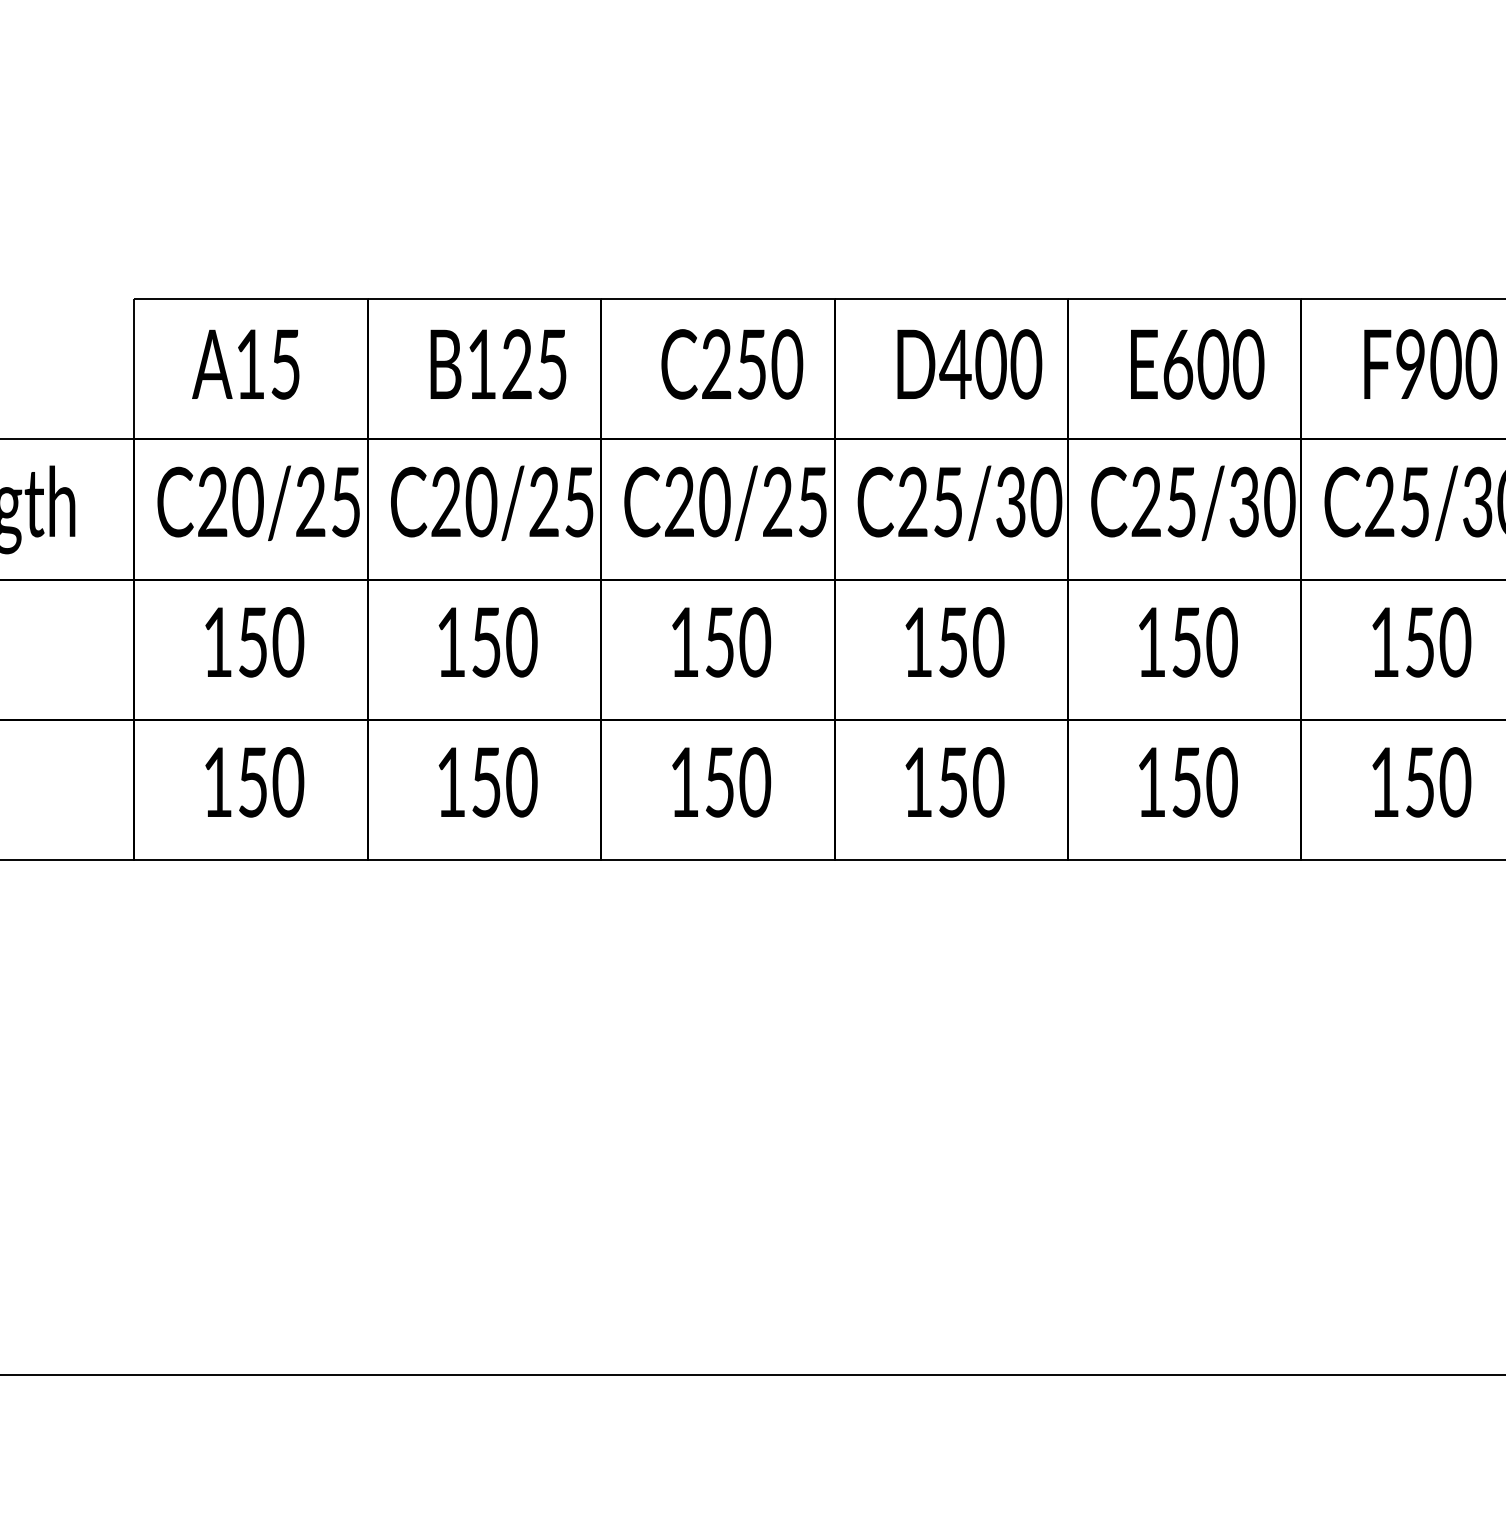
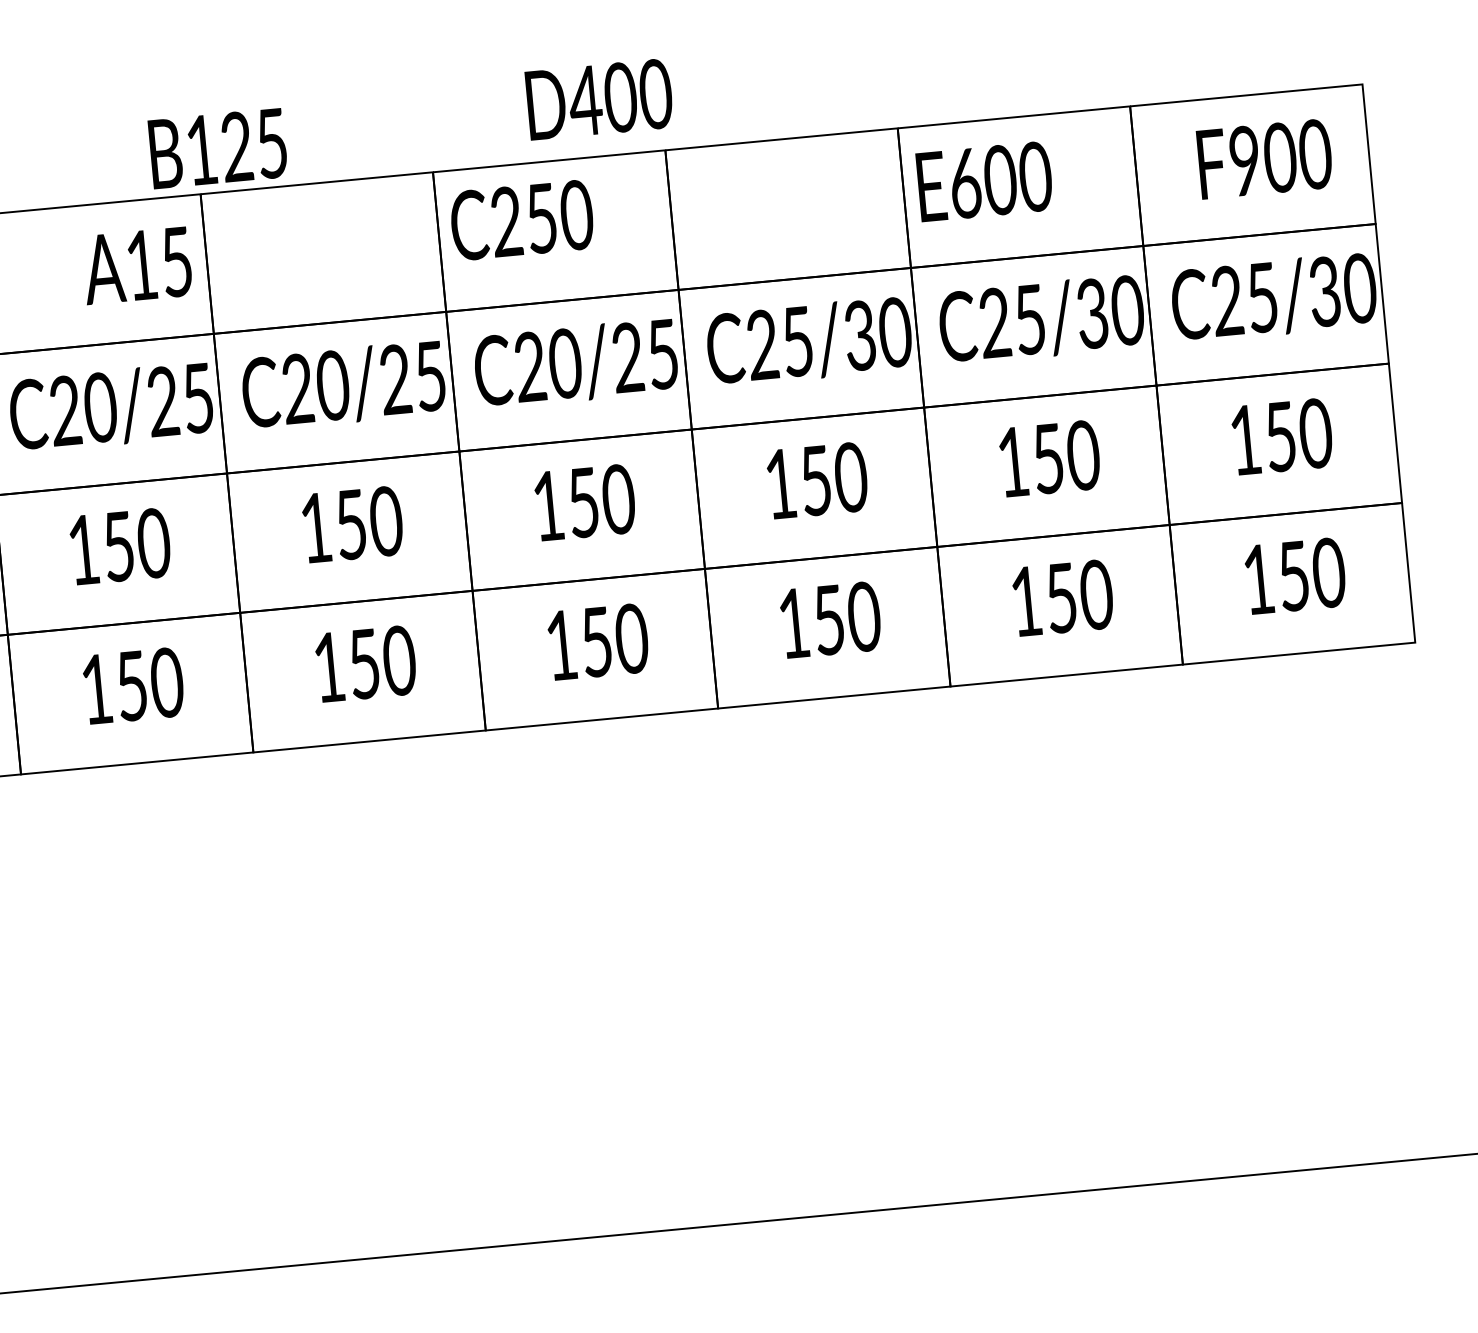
text: (245, 364) -> (136, 265), moved
text: (498, 364) -> (218, 148), moved
text: (732, 364) -> (522, 220), moved
text: (969, 364) -> (599, 99), moved
text: (1197, 364) -> (984, 181), moved

